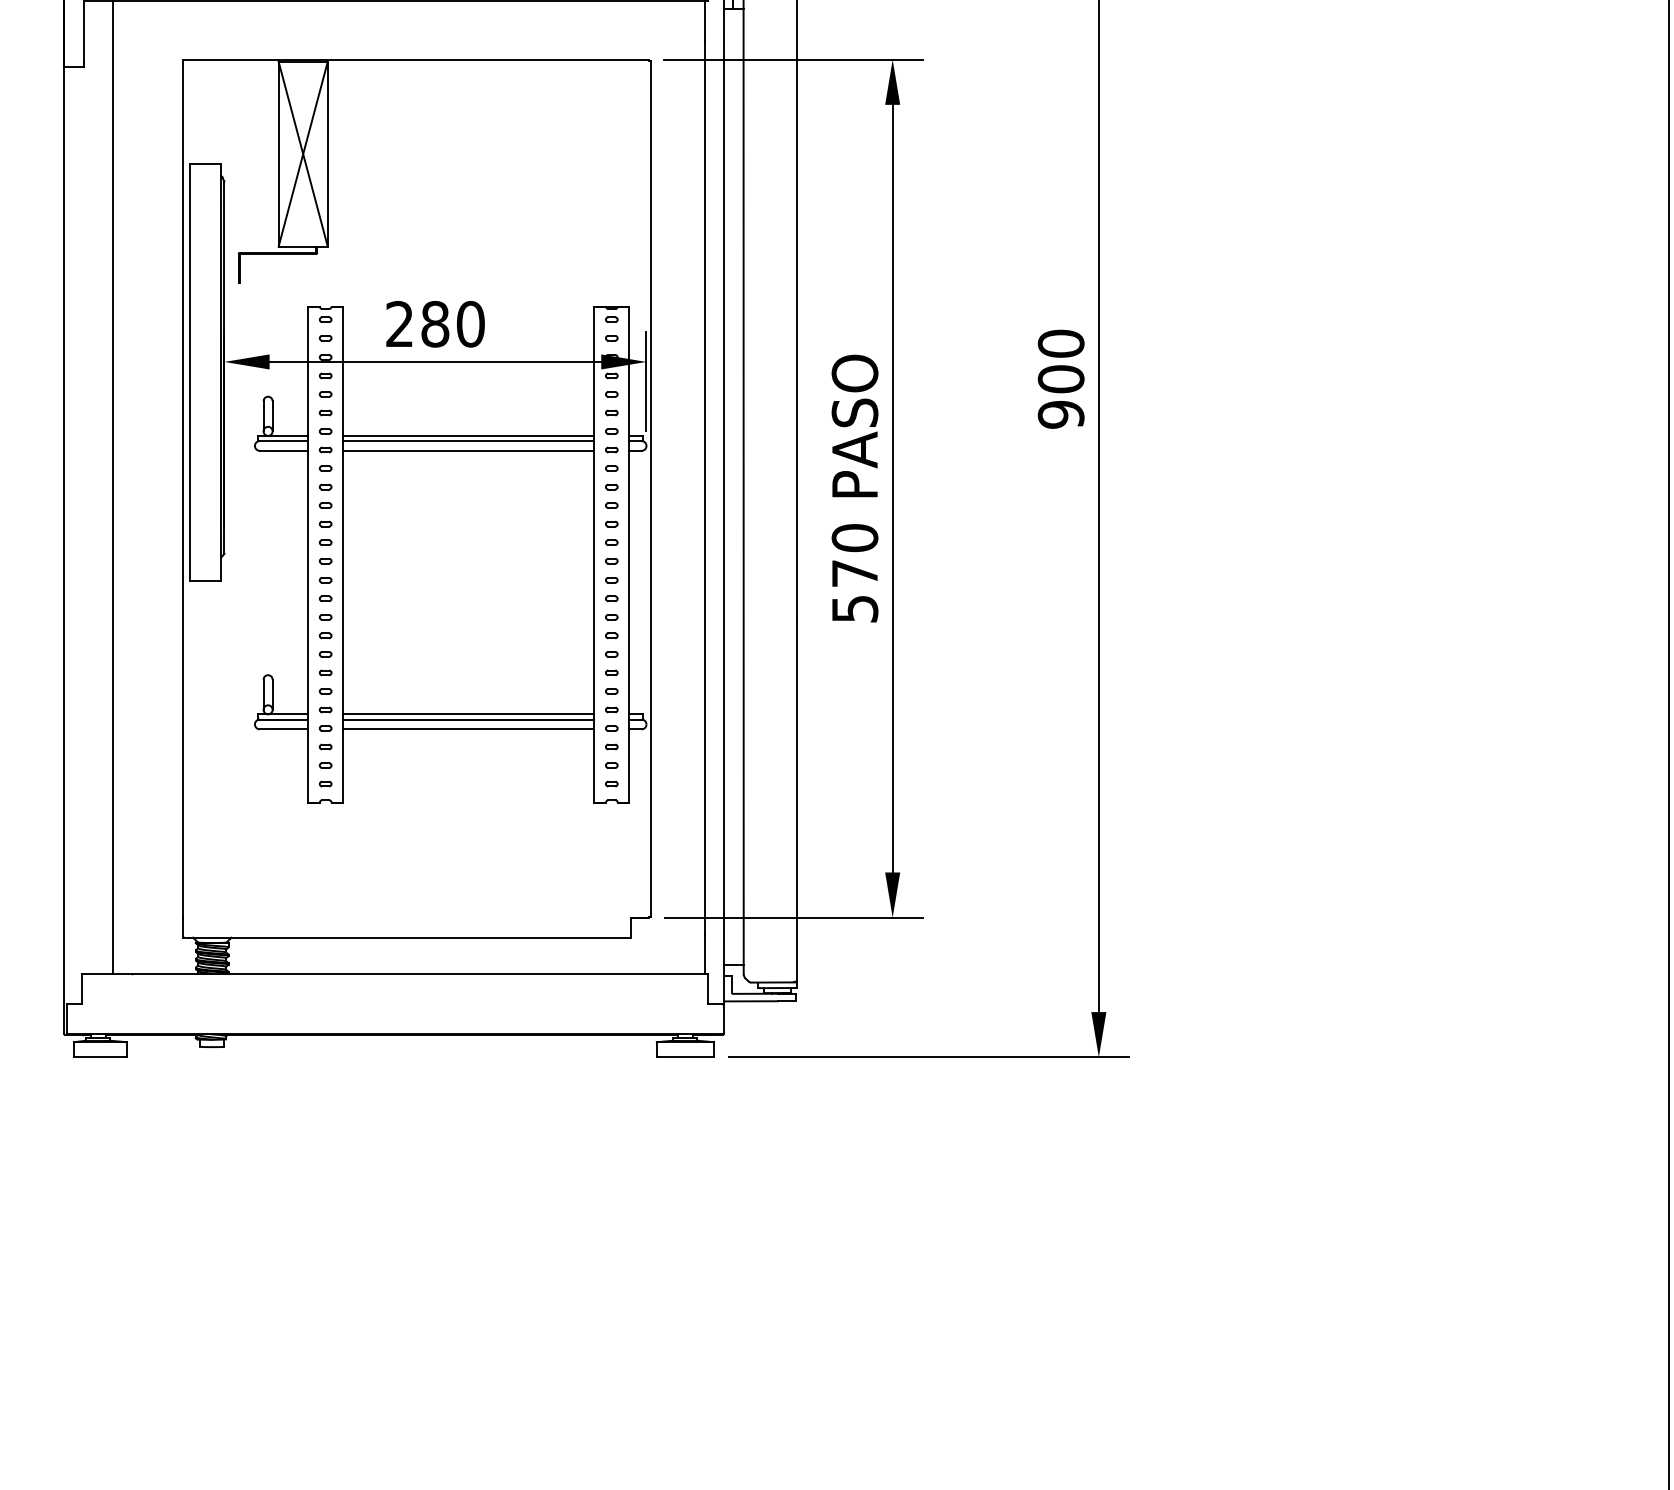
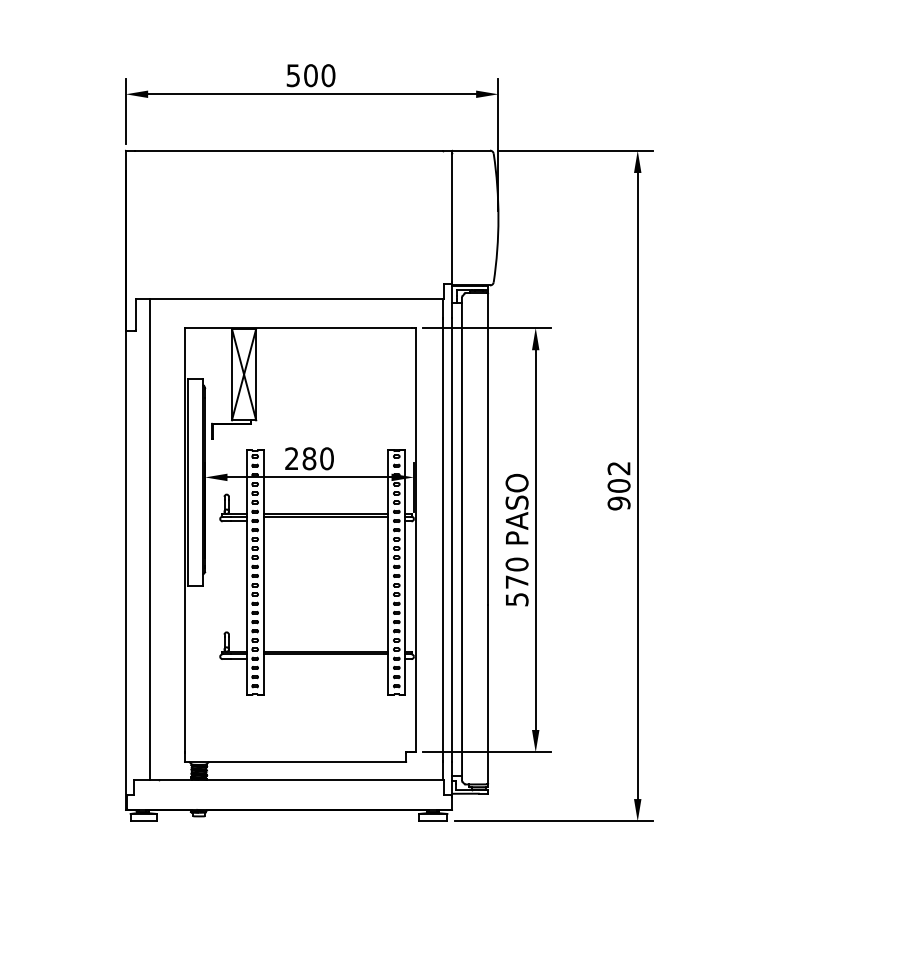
text: (1059, 343) -> (618, 468), 900 -> 902
line: (467, 451) -> (325, 521), removed
line: (467, 729) -> (325, 659), removed

